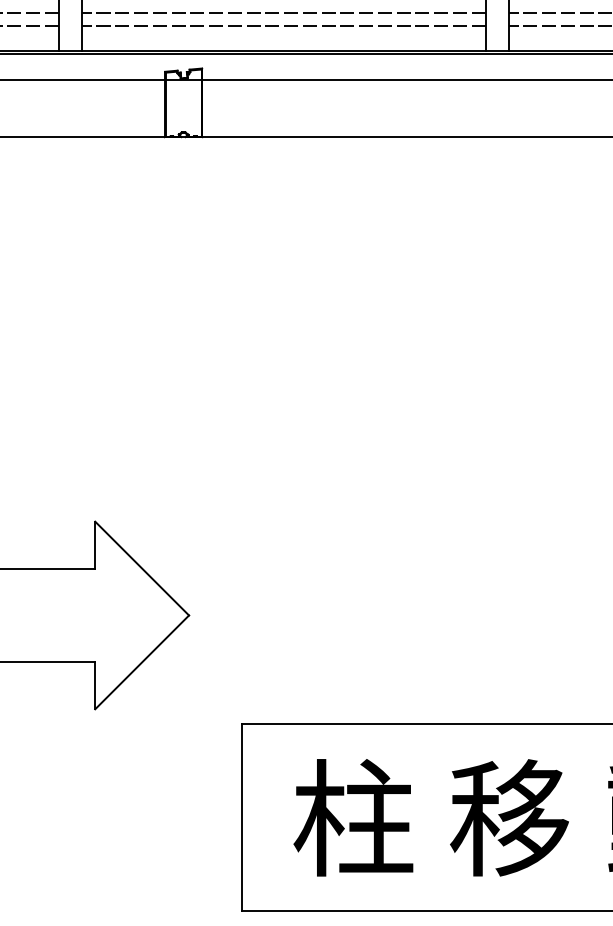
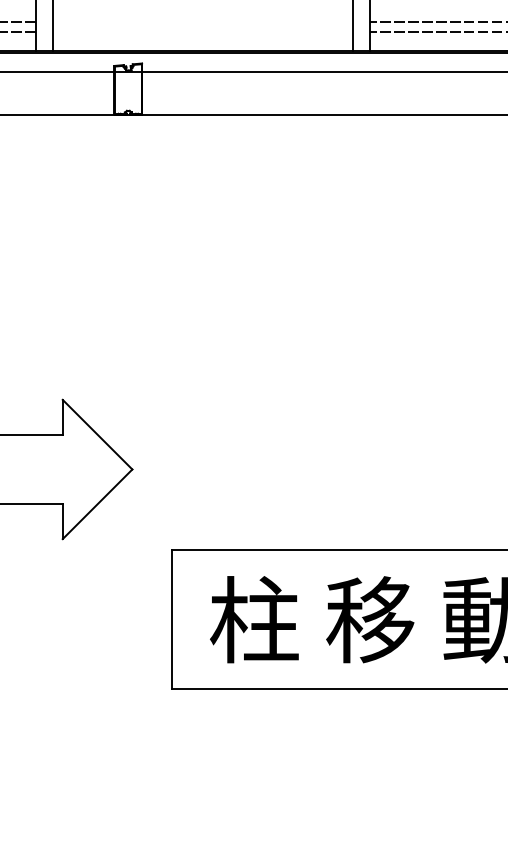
line: (283, 13) -> (202, 22), removed
line: (283, 25) -> (202, 31), removed

